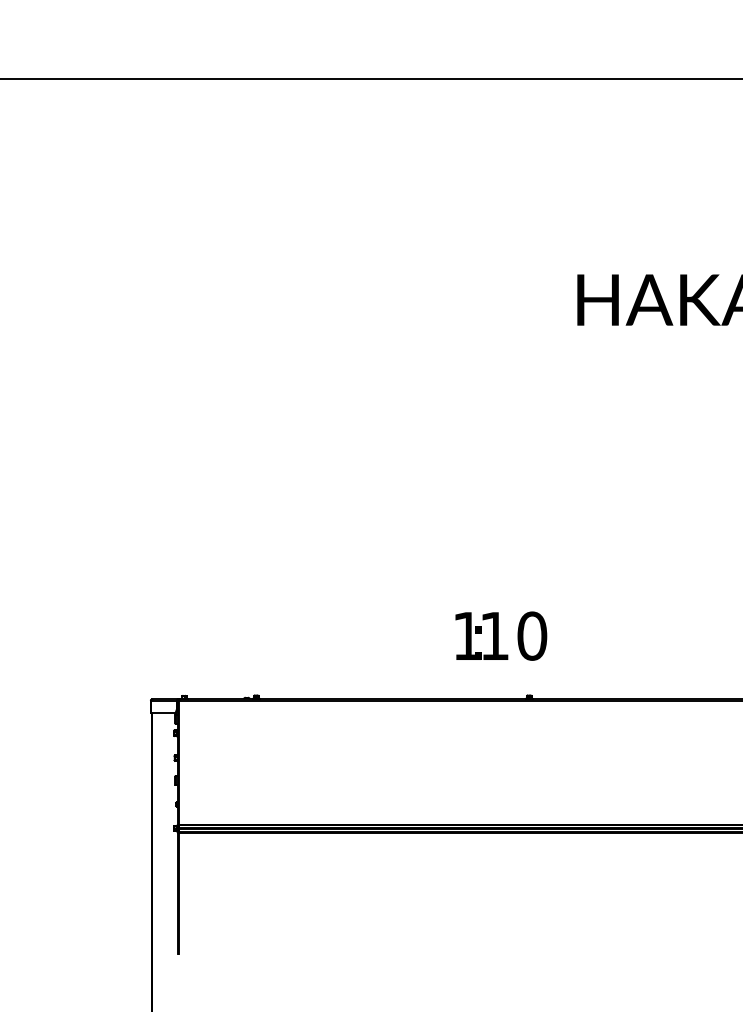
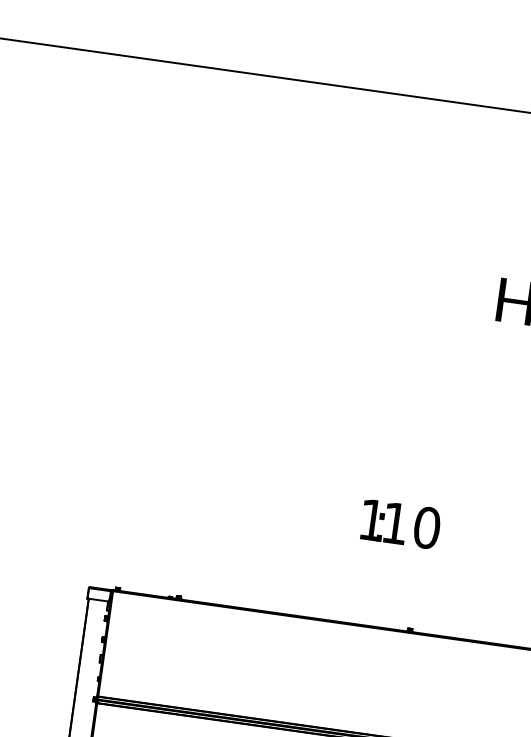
text: (501, 635) -> (401, 523), moved

